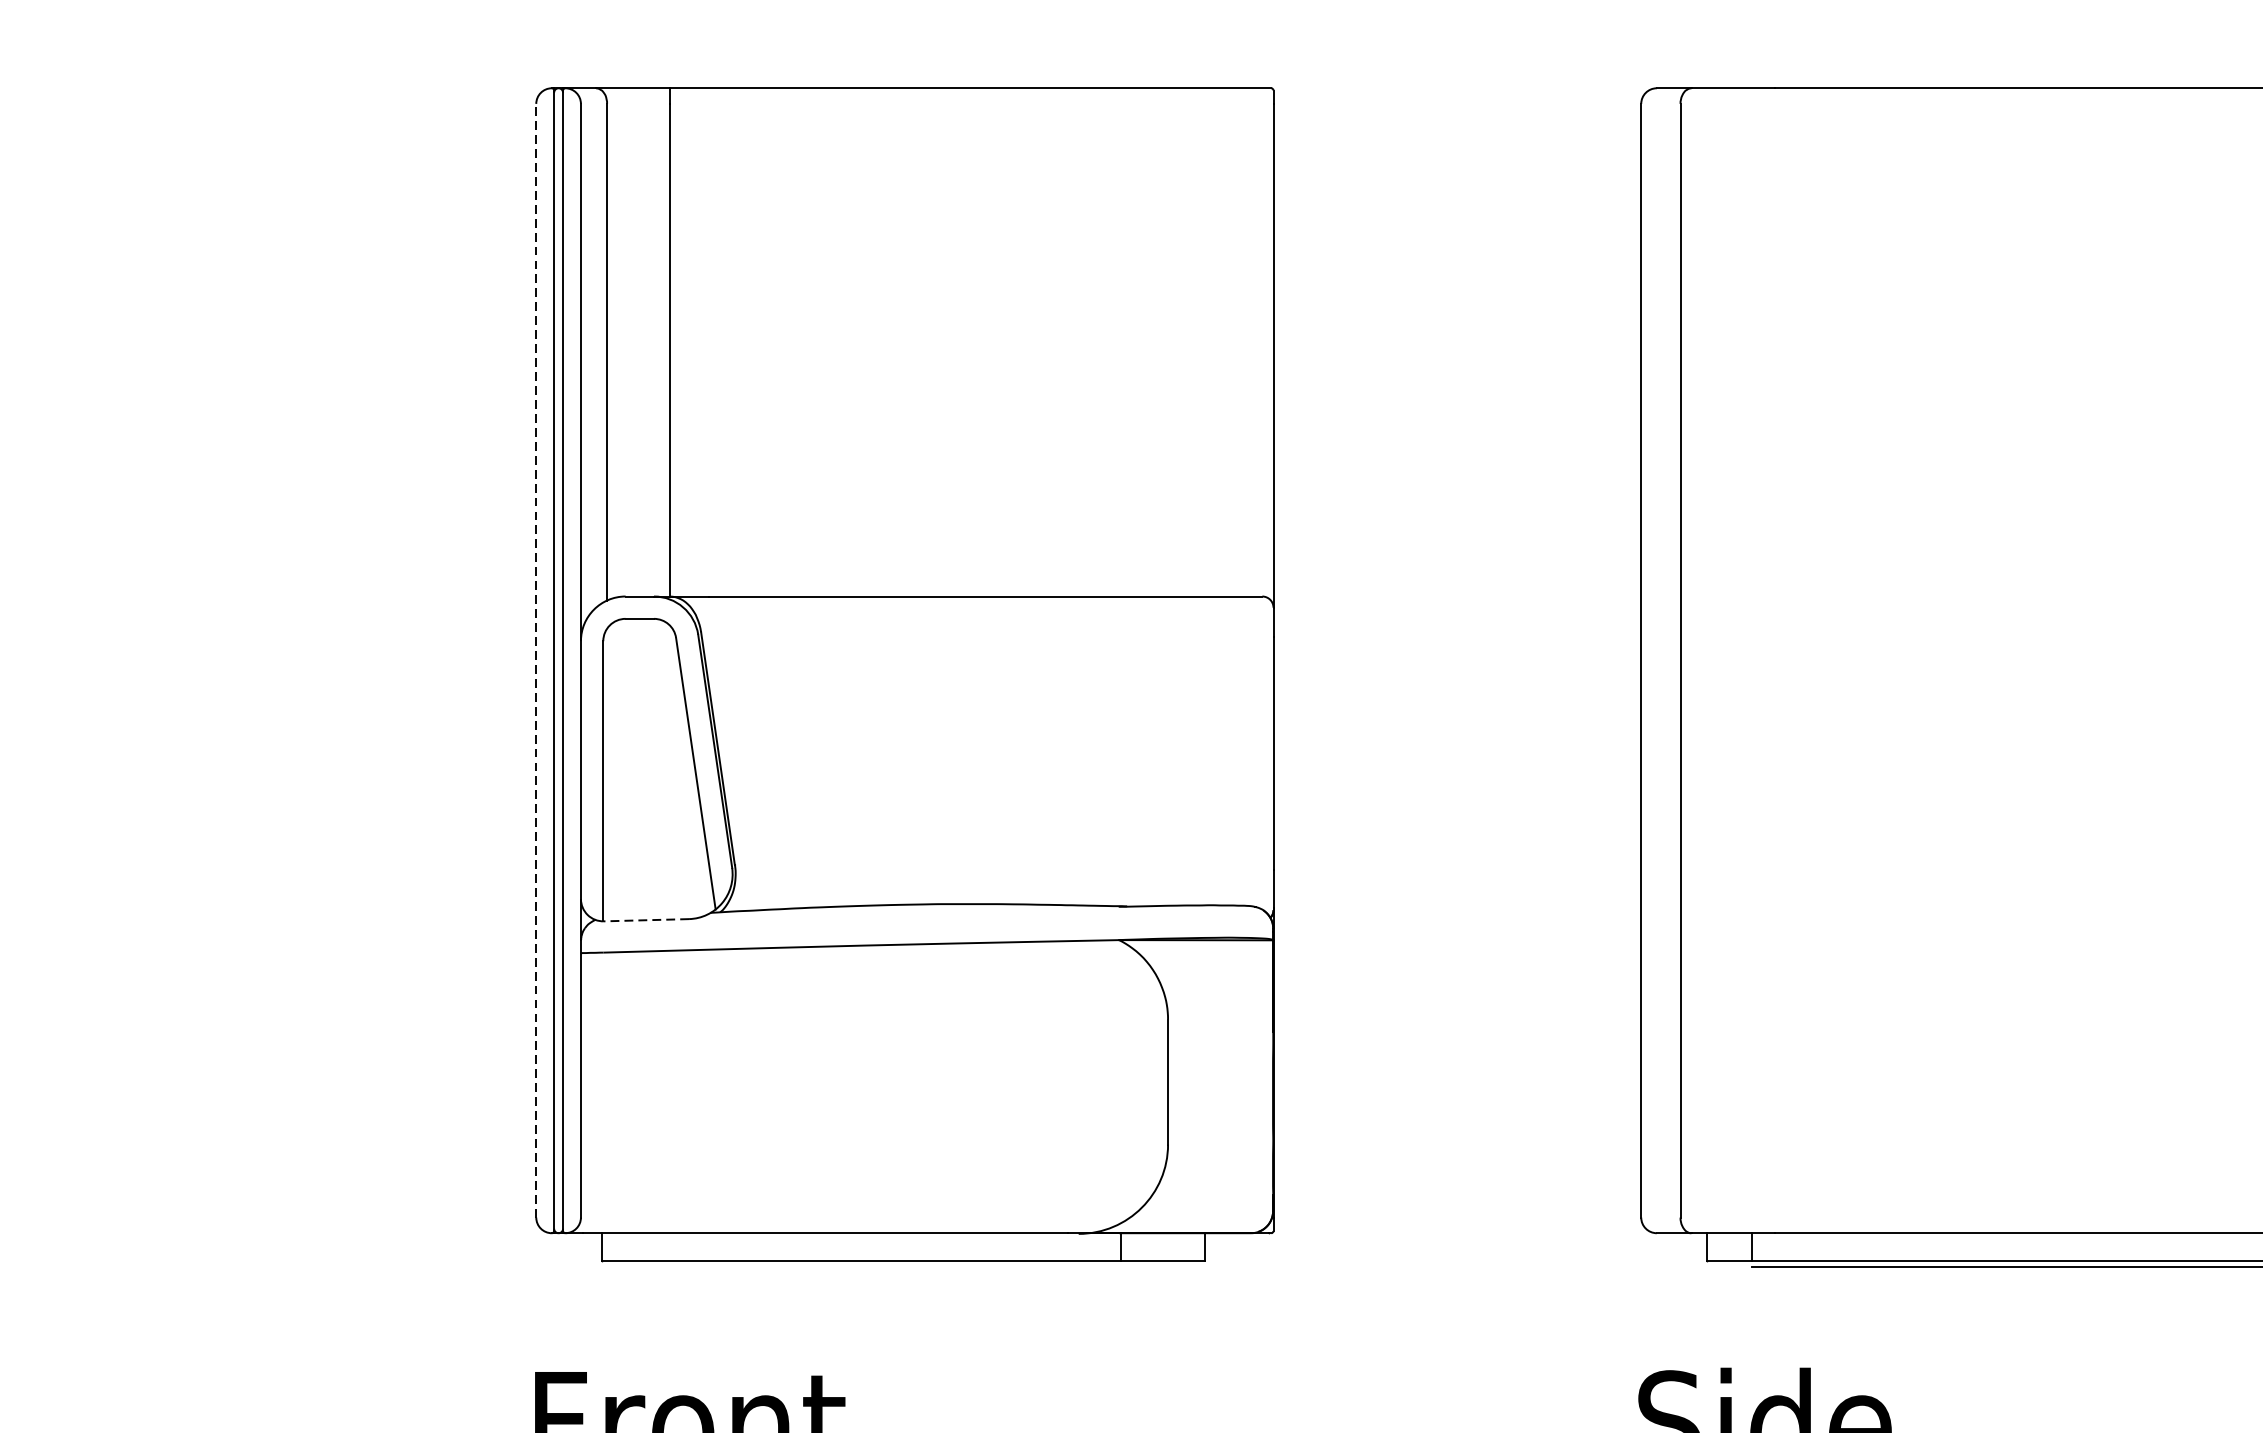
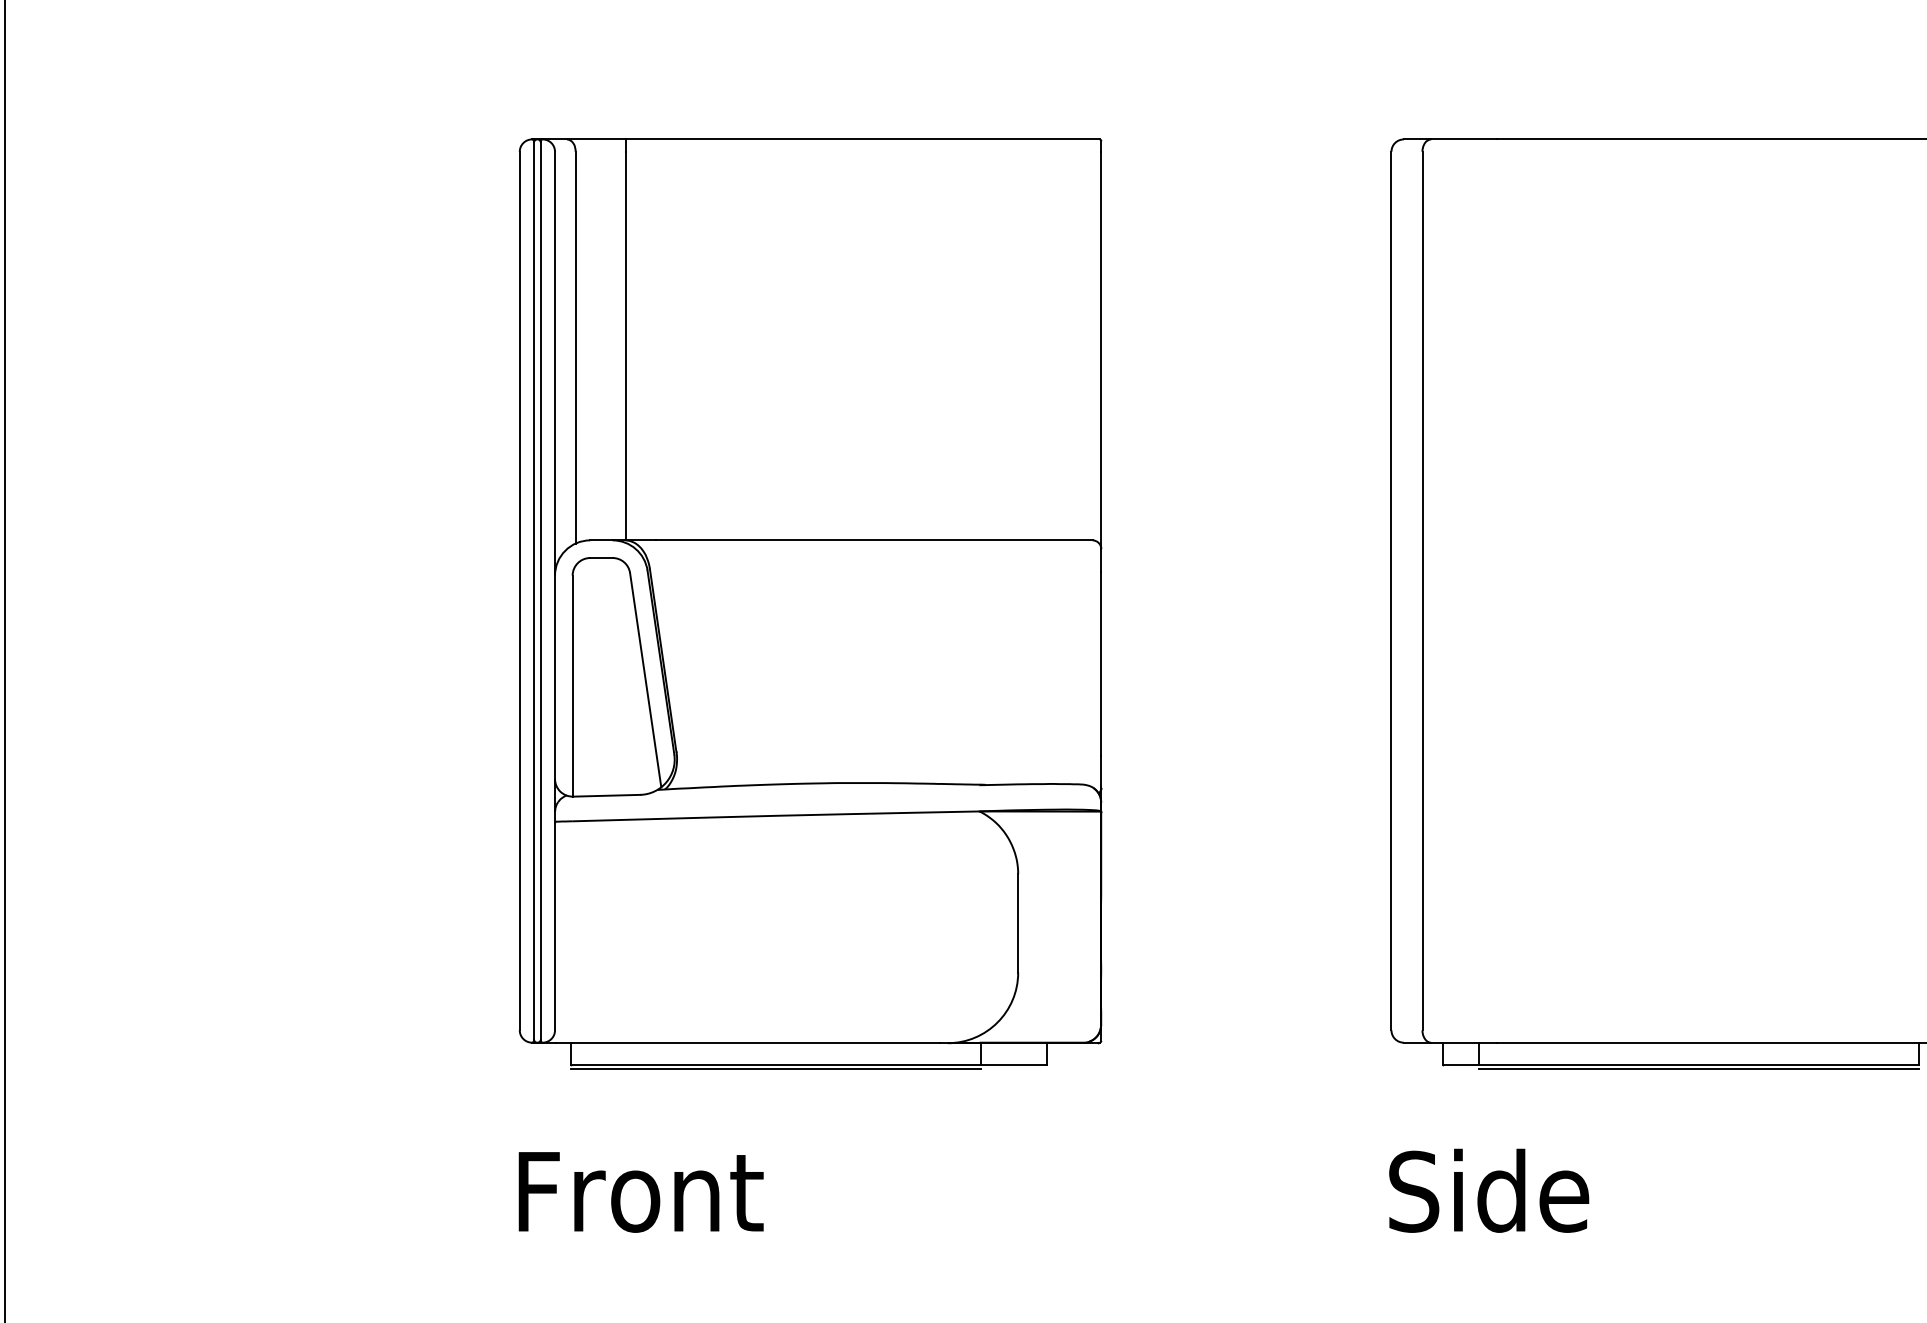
line: (535, 660) -> (519, 590), dashed -> solid
line: (646, 919) -> (606, 795), dashed -> solid
line: (861, 1267) -> (776, 1069), added

